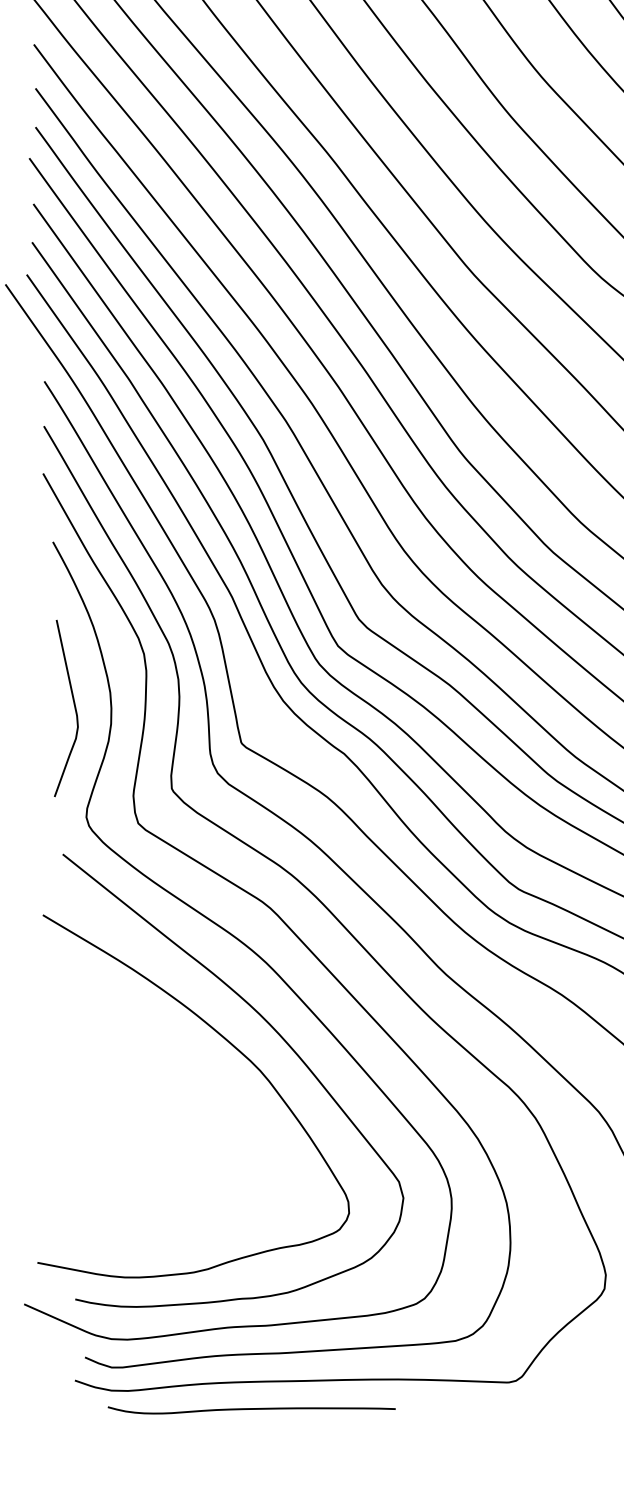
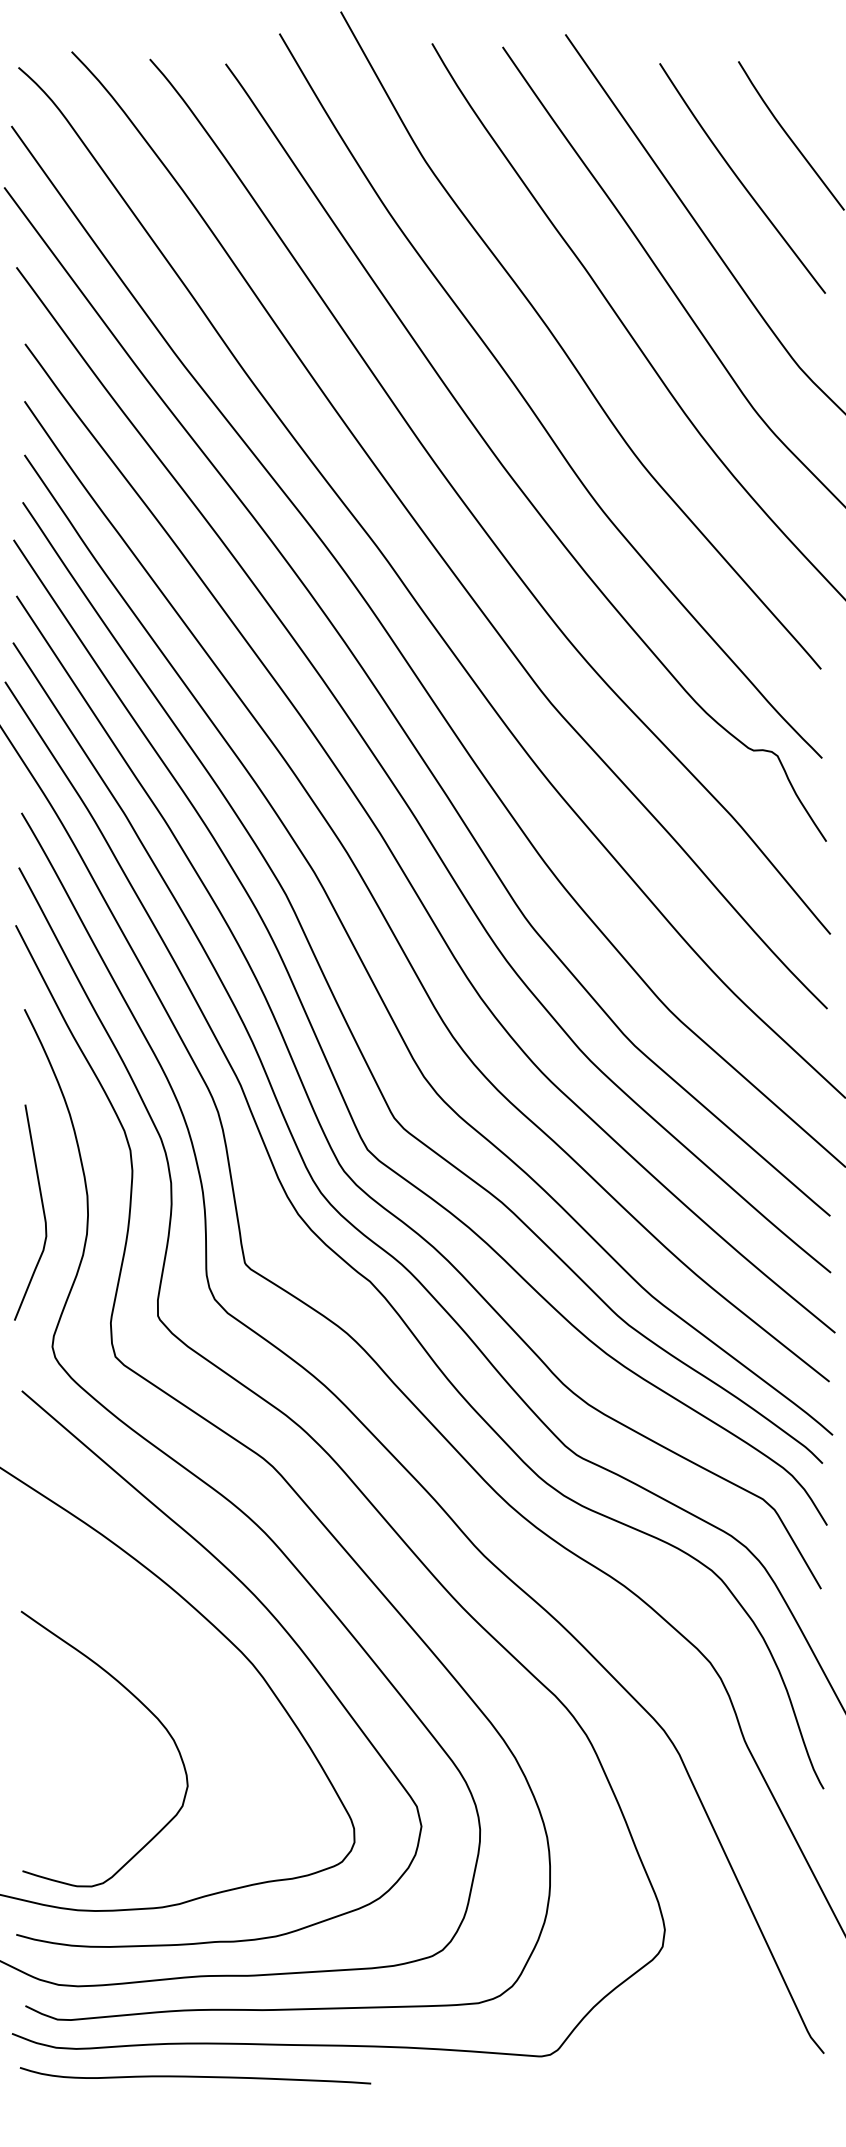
curve: (169, 1106) -> (140, 1703), added
curve: (251, 1407) -> (195, 2075), moved

